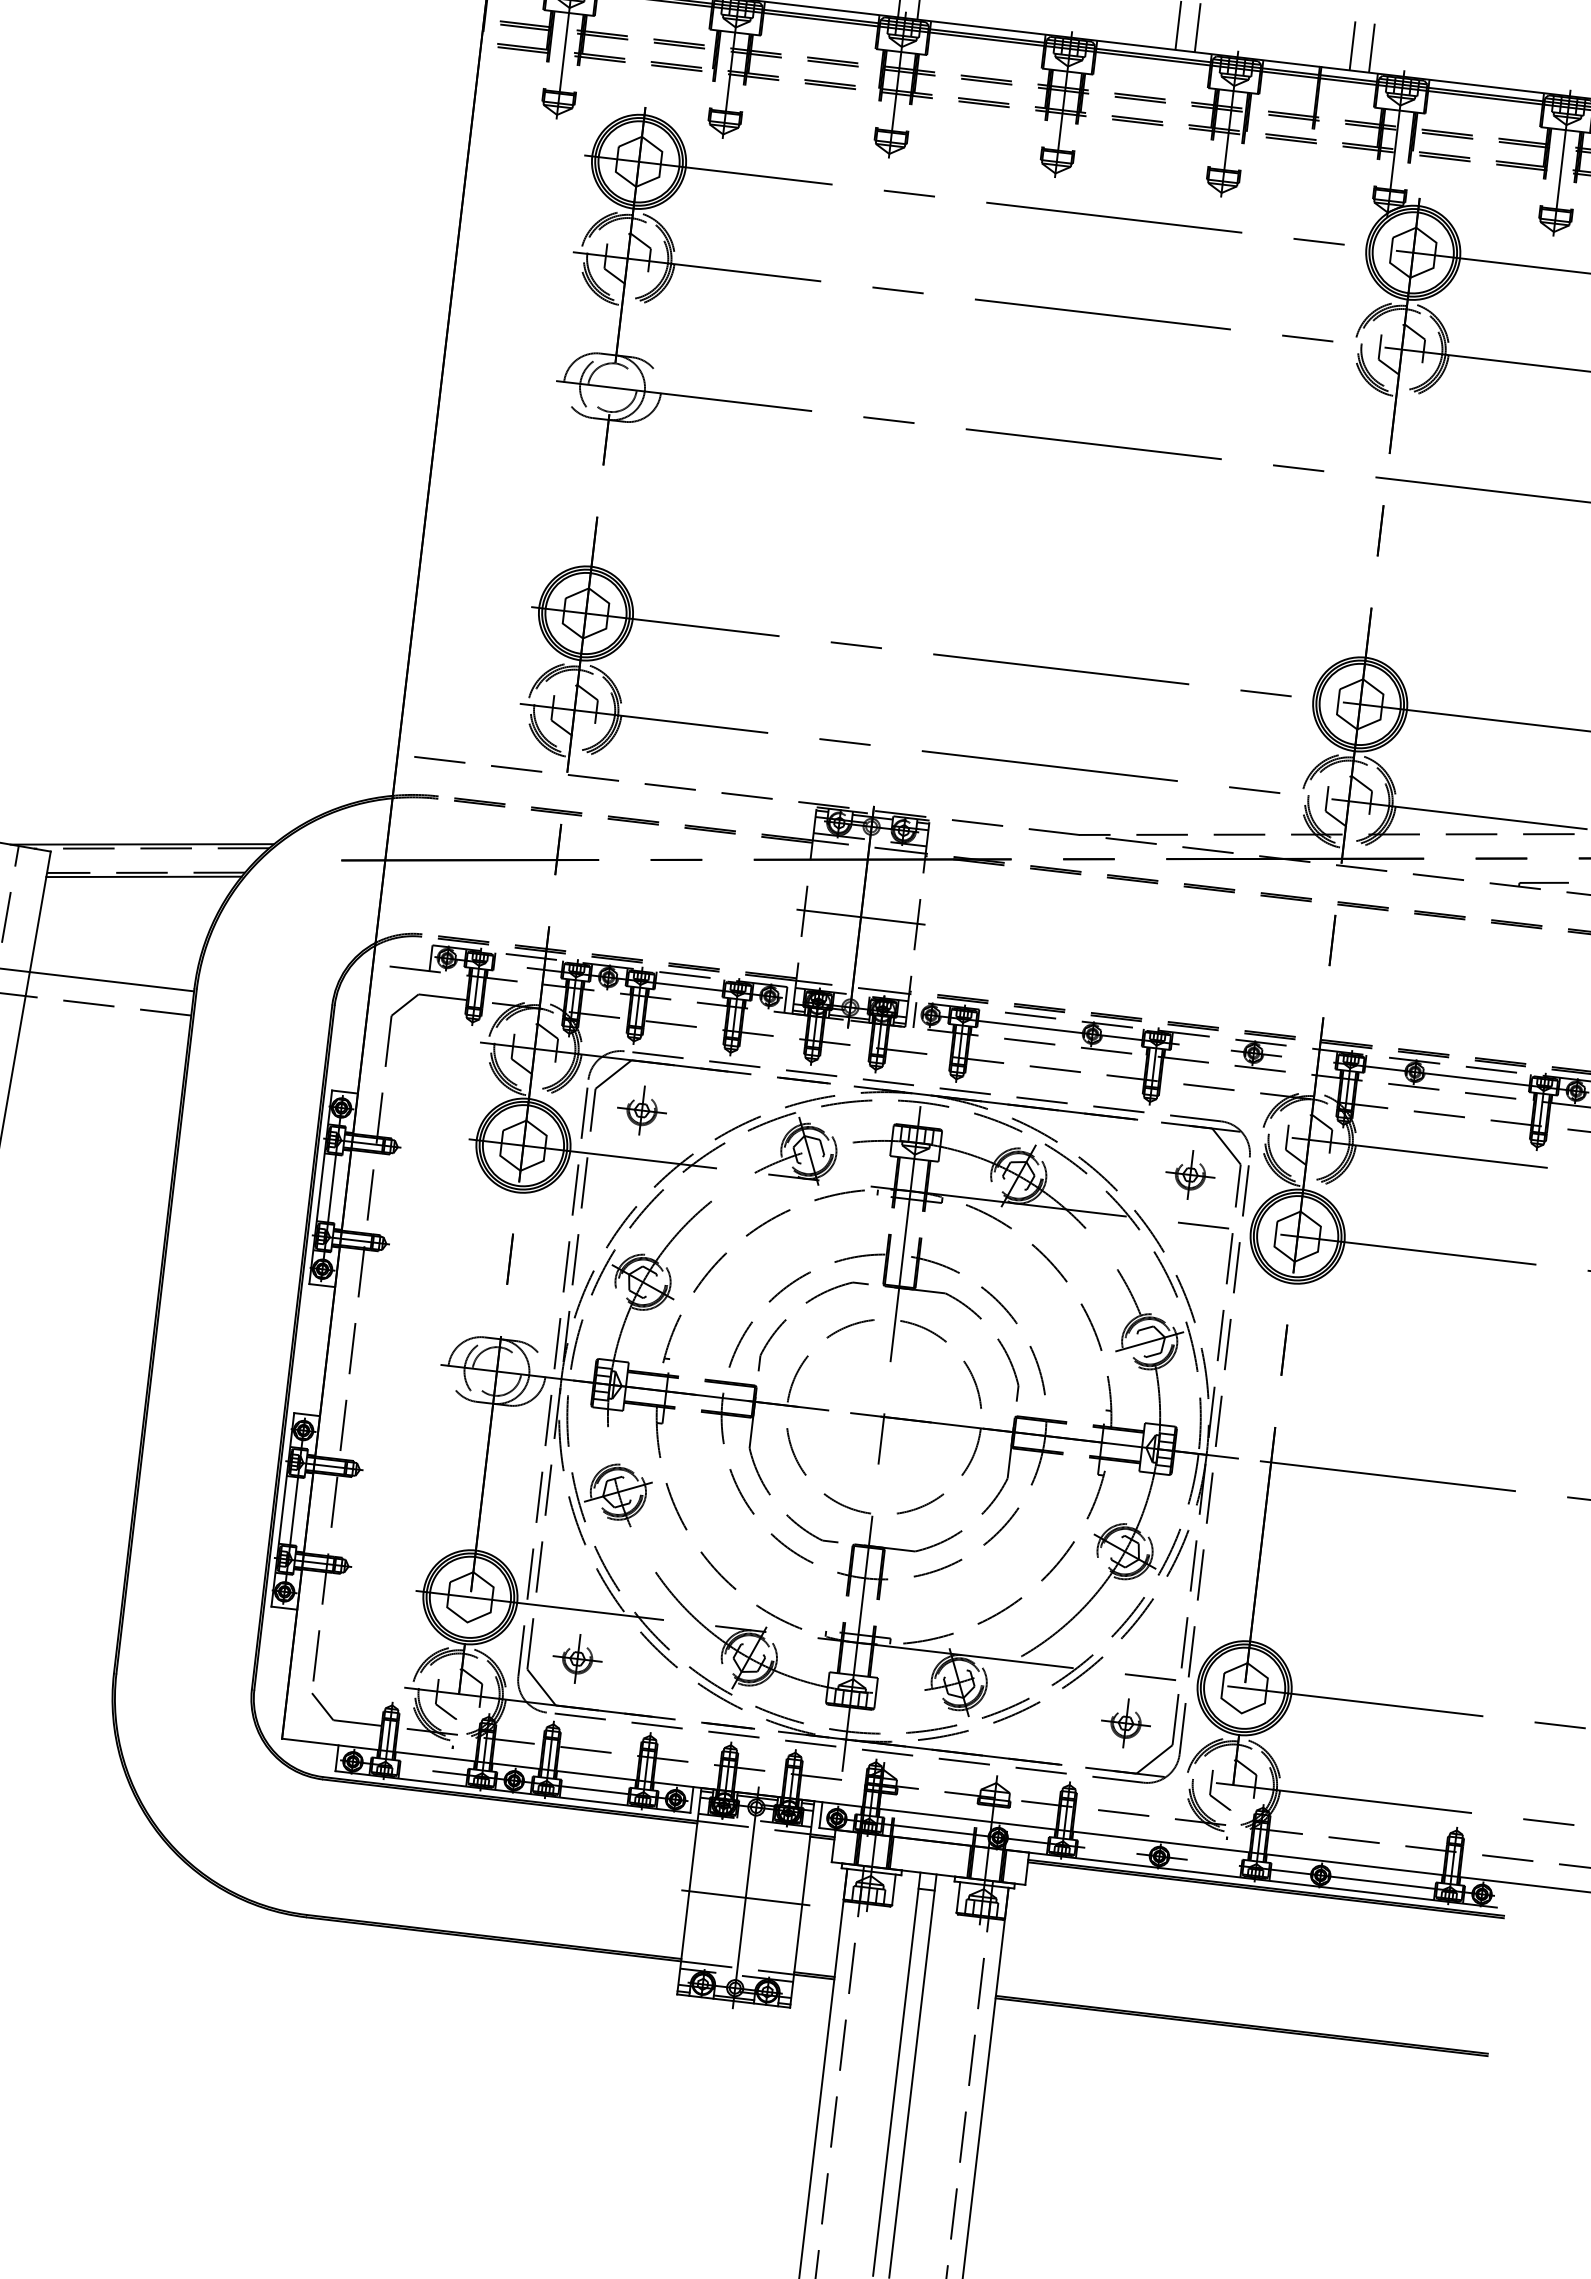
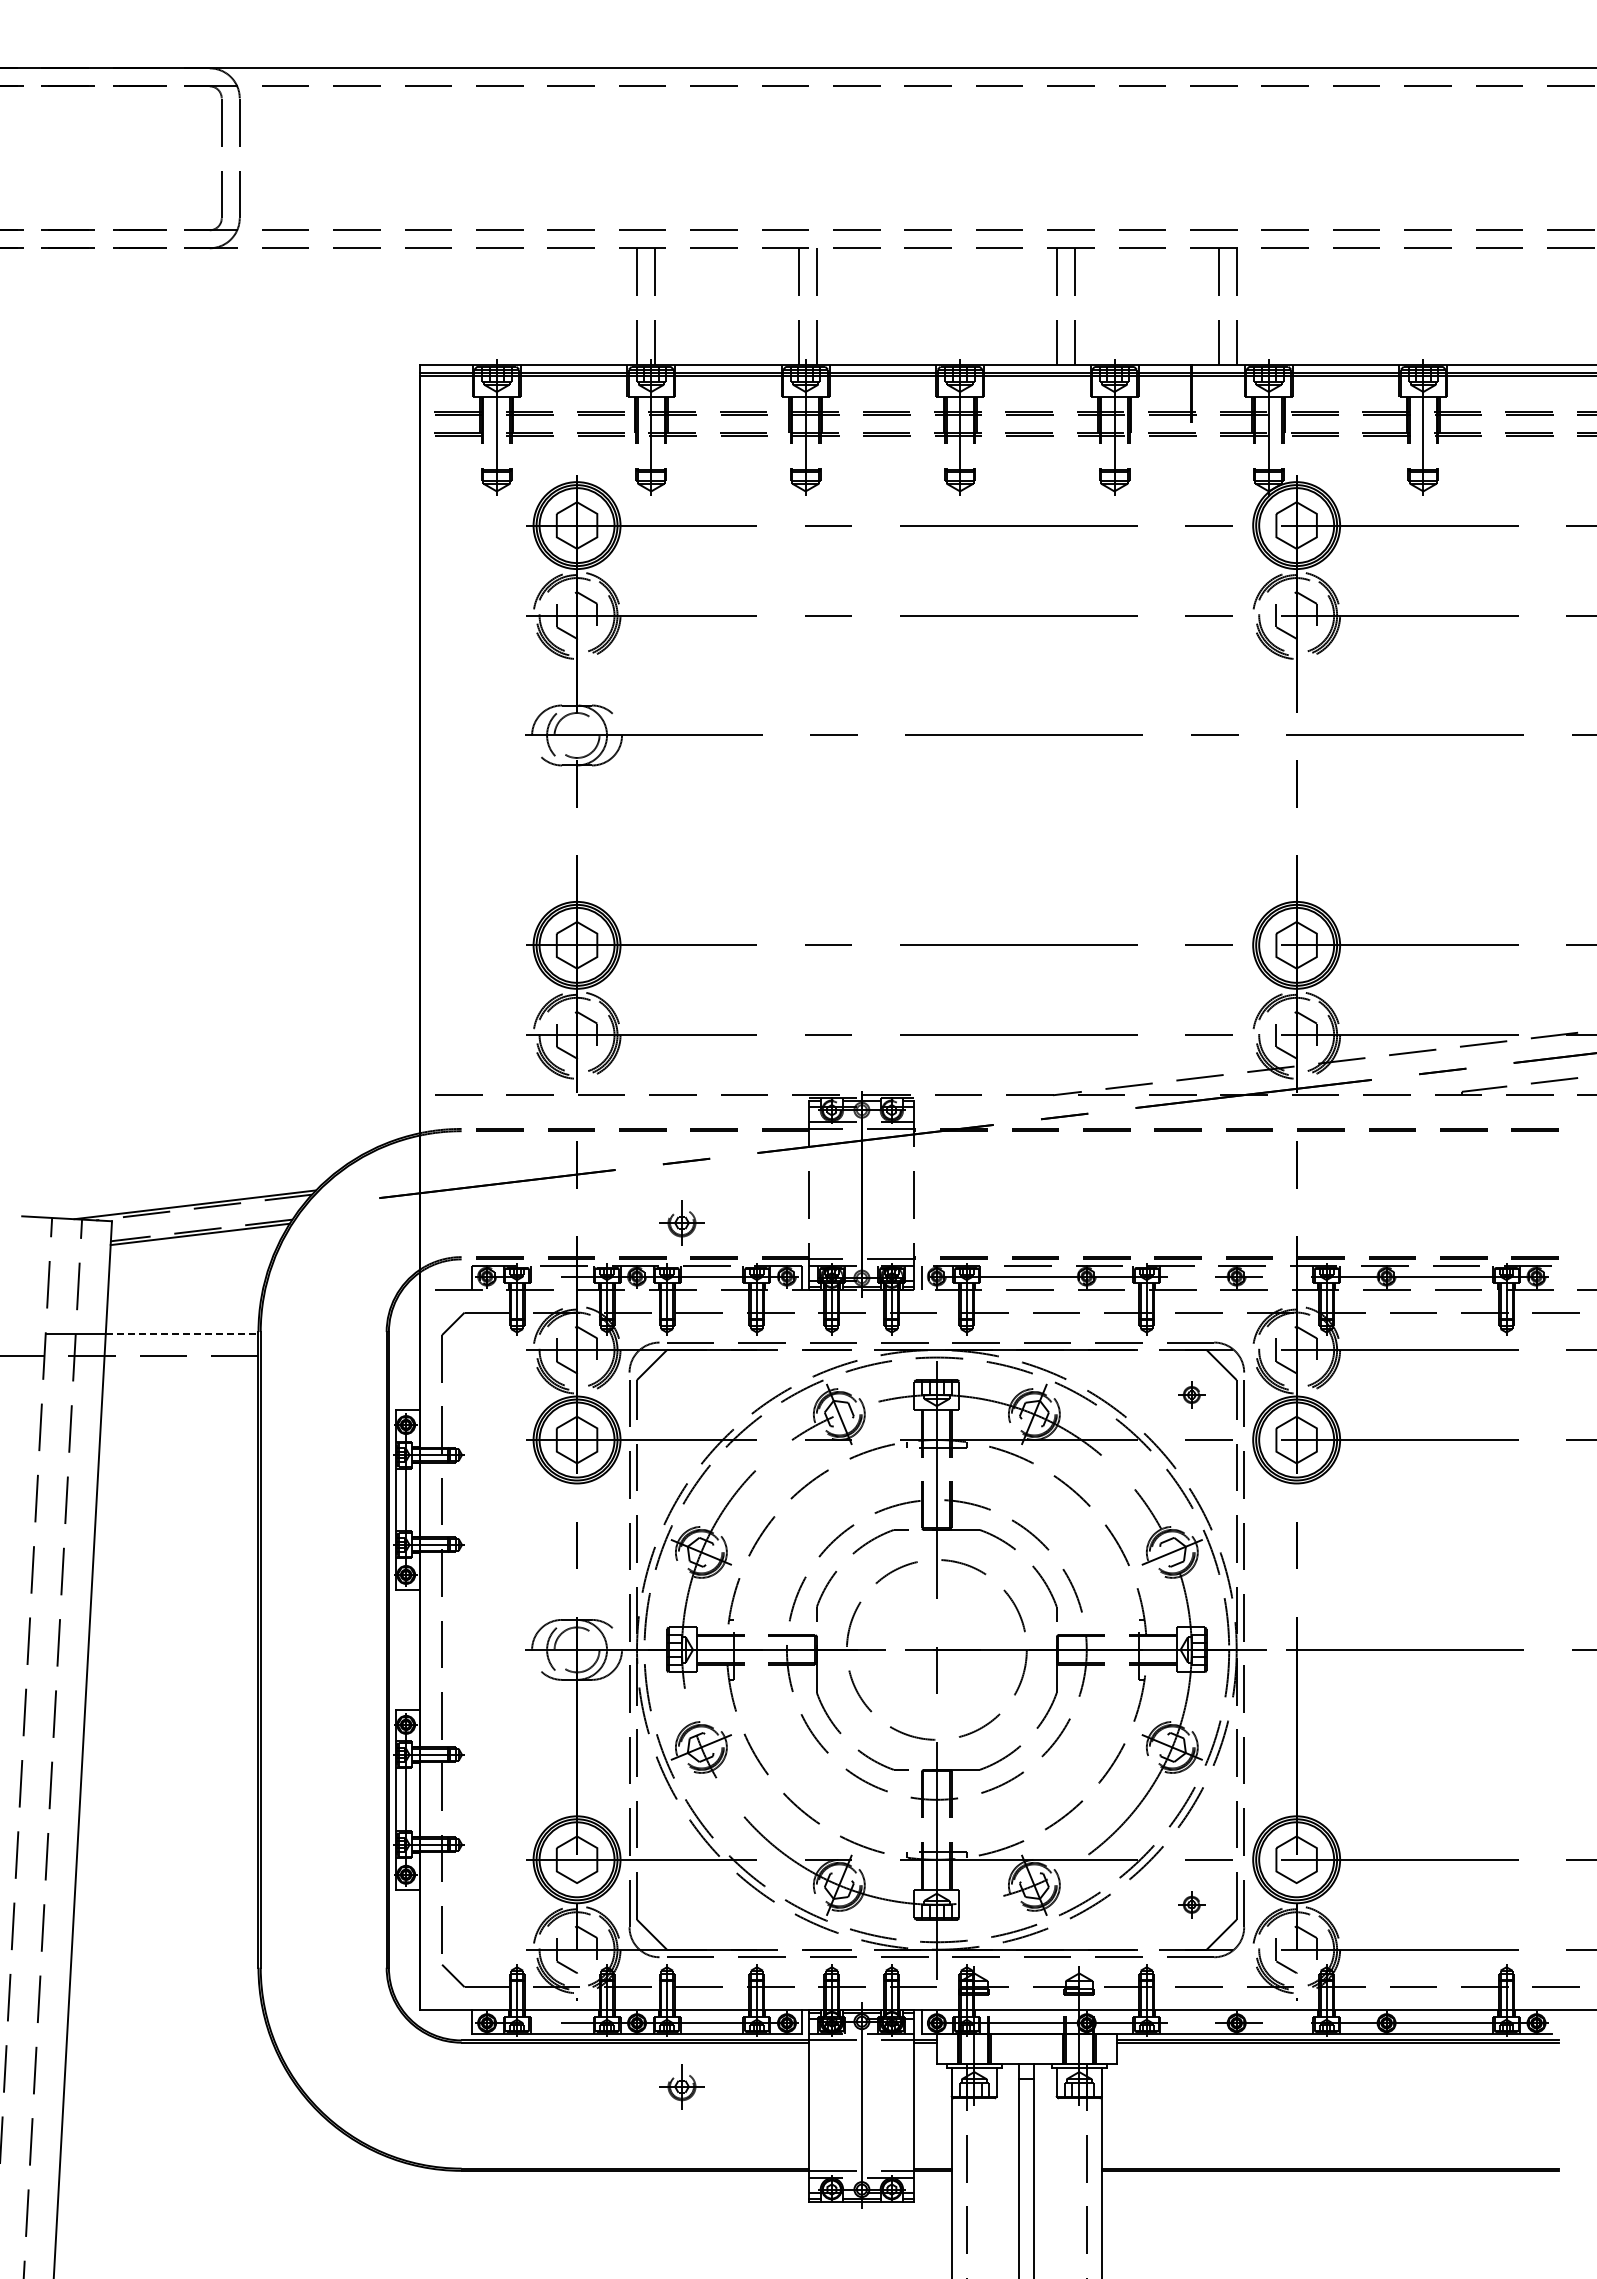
line: (860, 917) -> (861, 1194), removed
line: (112, 981) -> (182, 1333), solid -> dashed
part: (641, 1109) -> (681, 1222), moved
part: (1190, 1174) -> (1191, 1394), size x0.6
part: (577, 1658) -> (681, 2086), moved
part: (1125, 1723) -> (1191, 1904), size x0.6
line: (745, 1897) -> (861, 2105), removed

